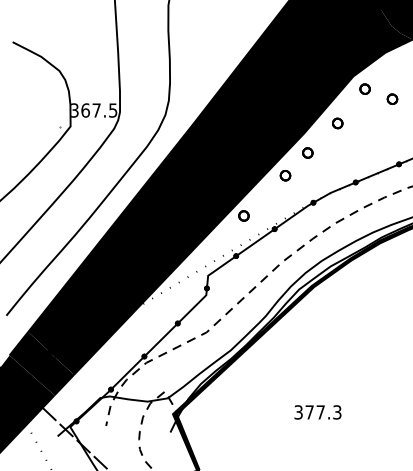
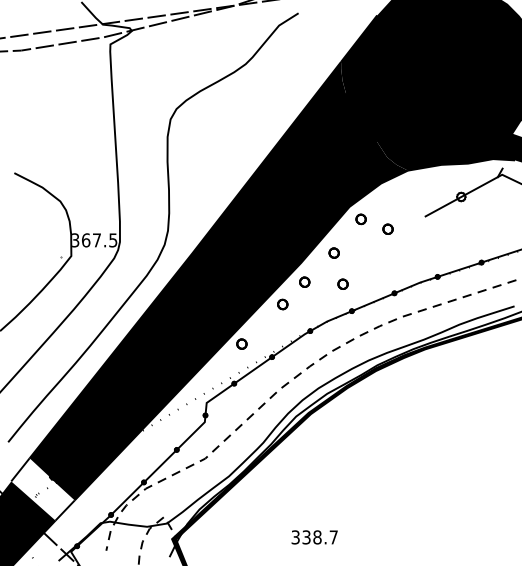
part: (346, 154) -> (342, 283), added
fill: (41, 363) -> (42, 489), removed
text: (322, 412) -> (319, 537), 377.3 -> 338.7

